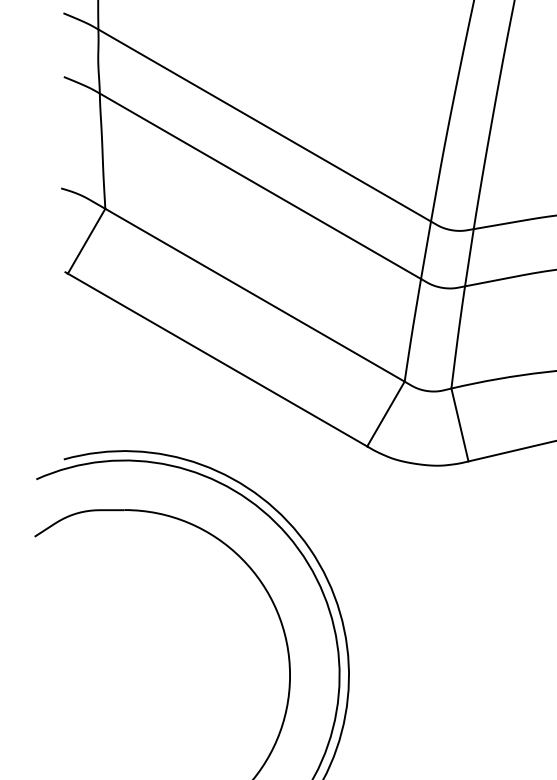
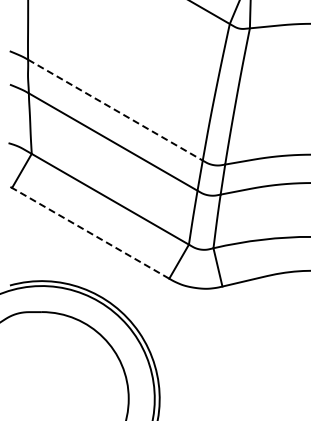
line: (264, 126) -> (115, 110), solid -> dashed
line: (217, 360) -> (90, 233), solid -> dashed

